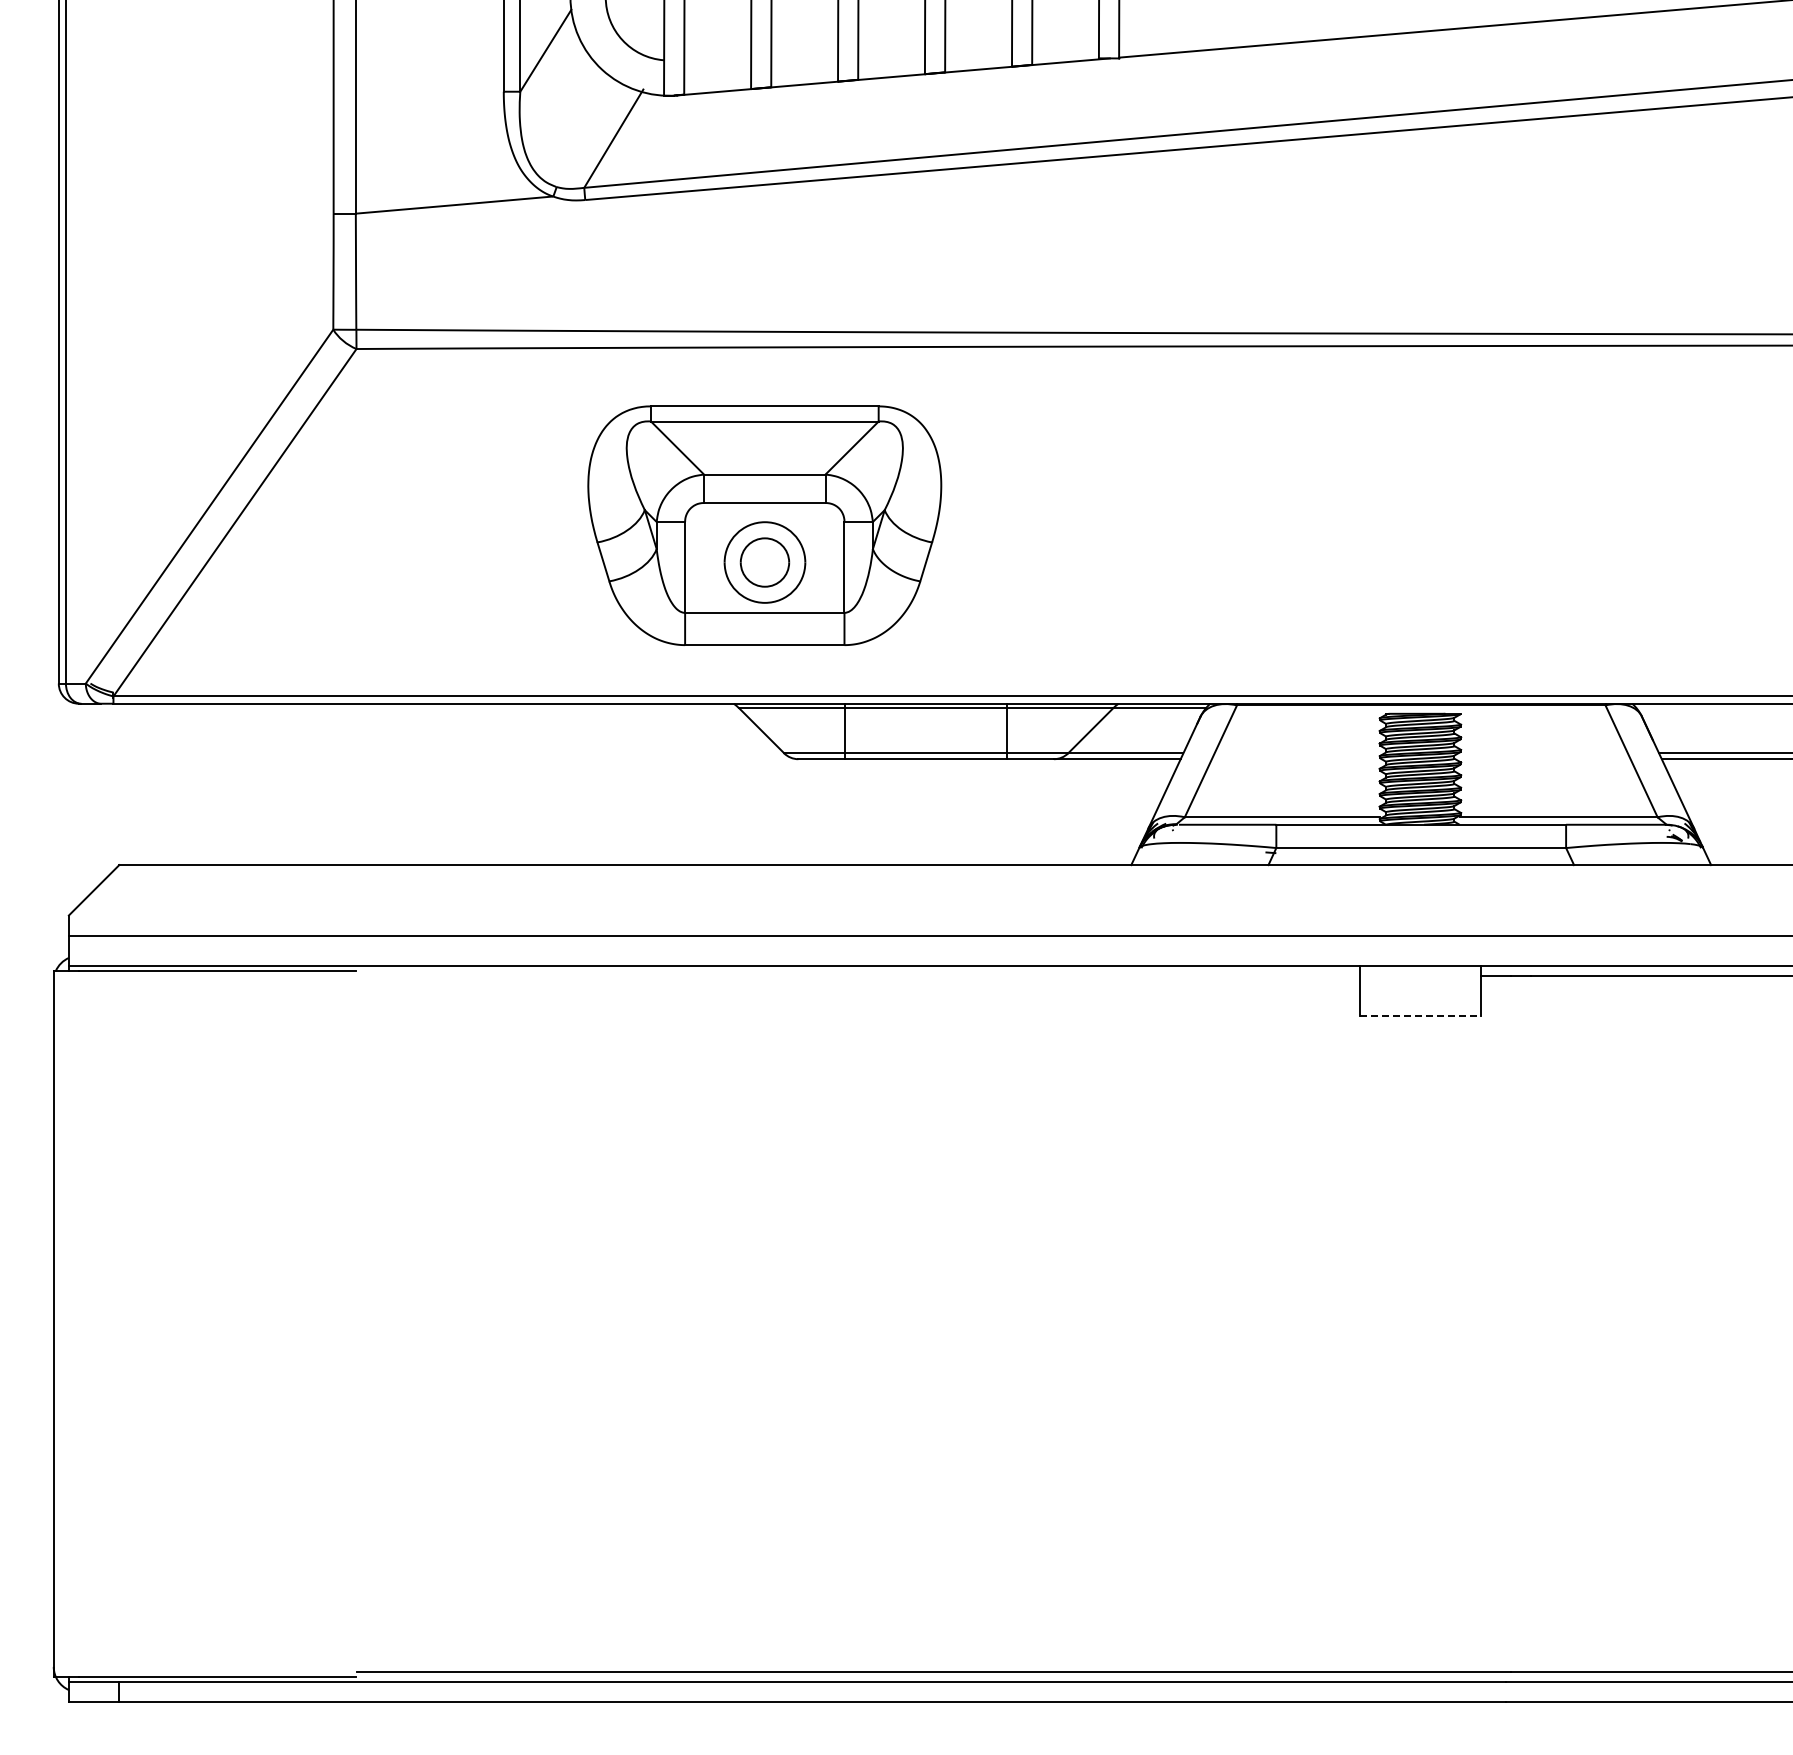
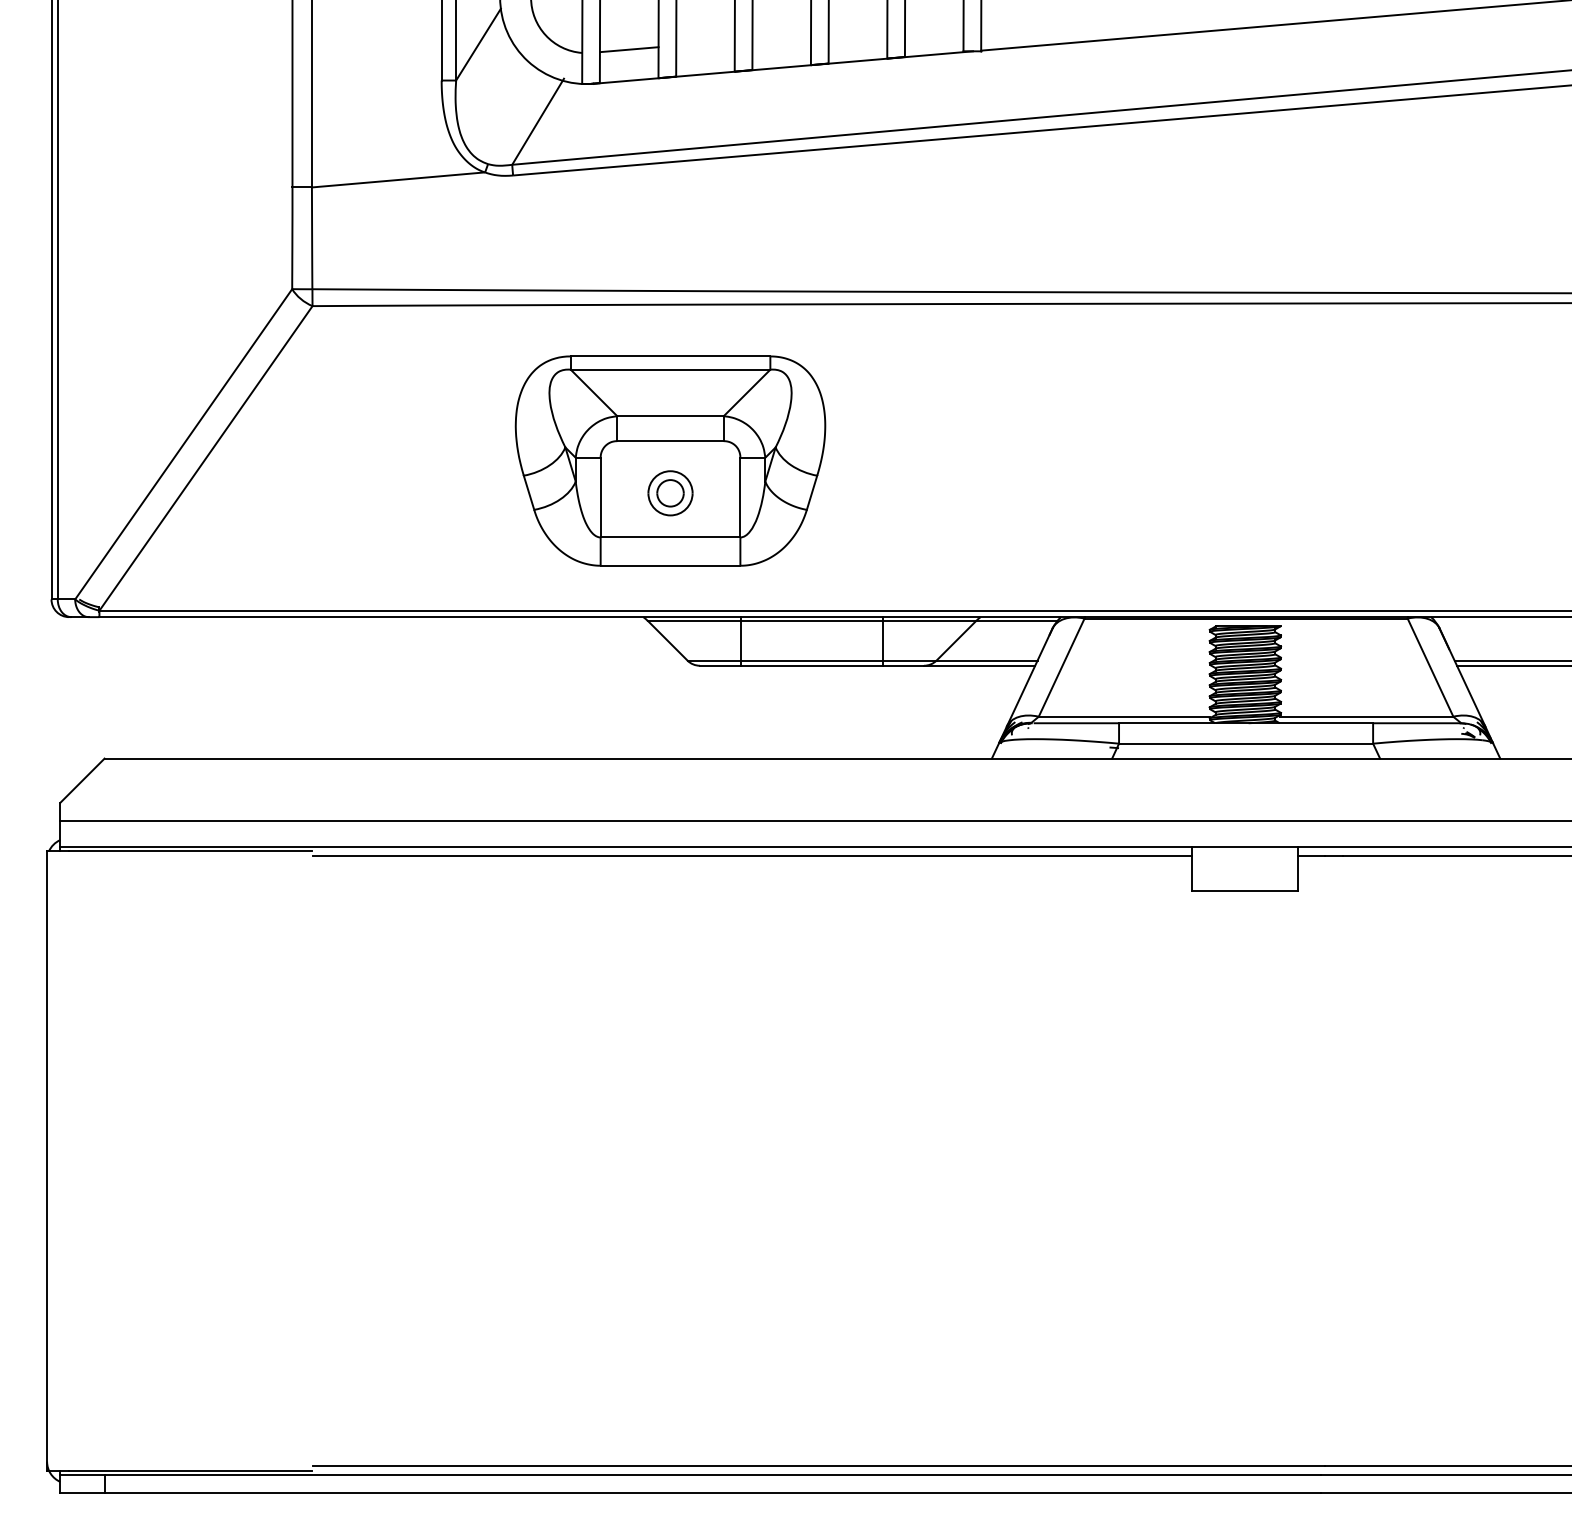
line: (717, 56) -> (629, 49), added
part: (764, 562) -> (670, 493), size x0.62
line: (858, 976) -> (752, 856), added
line: (1420, 1016) -> (1245, 891), dashed -> solid

